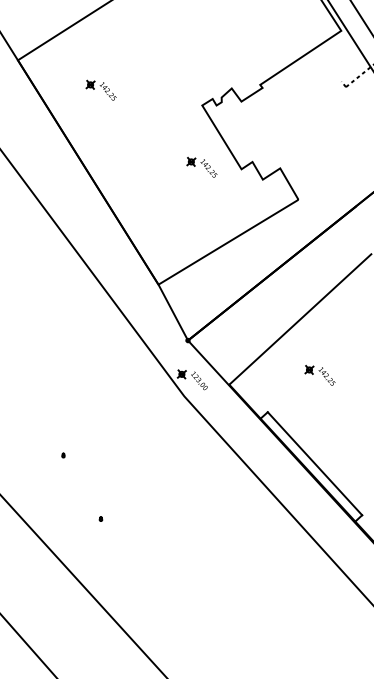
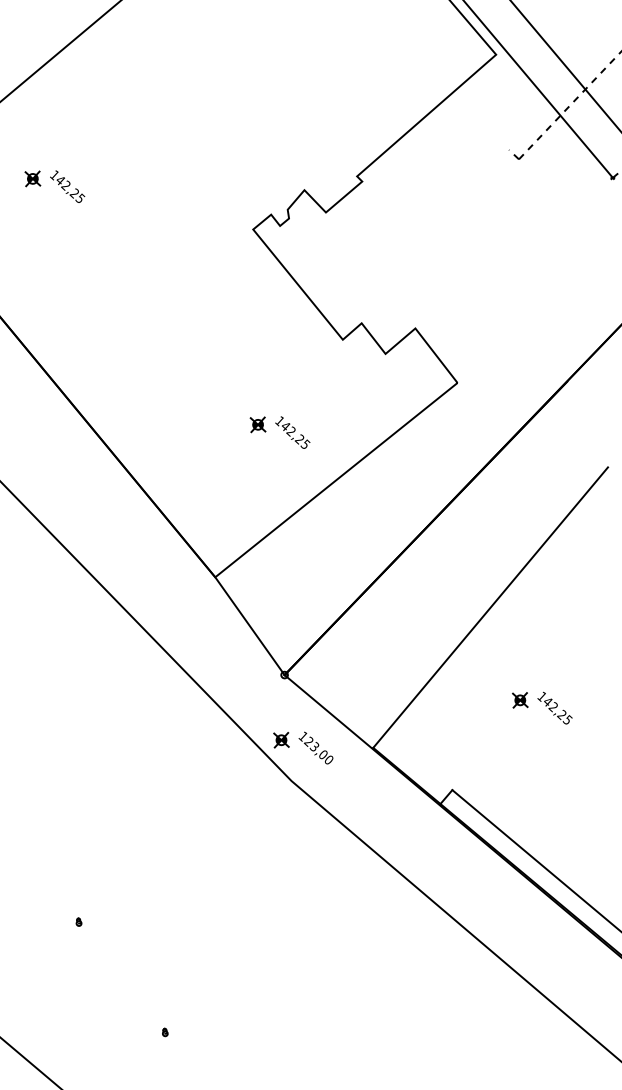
part: (100, 89) -> (52, 185), moved
part: (201, 166) -> (278, 430), moved

